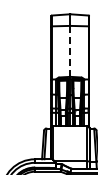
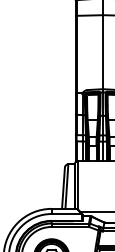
line: (70, 51) -> (103, 52), dashed -> solid

